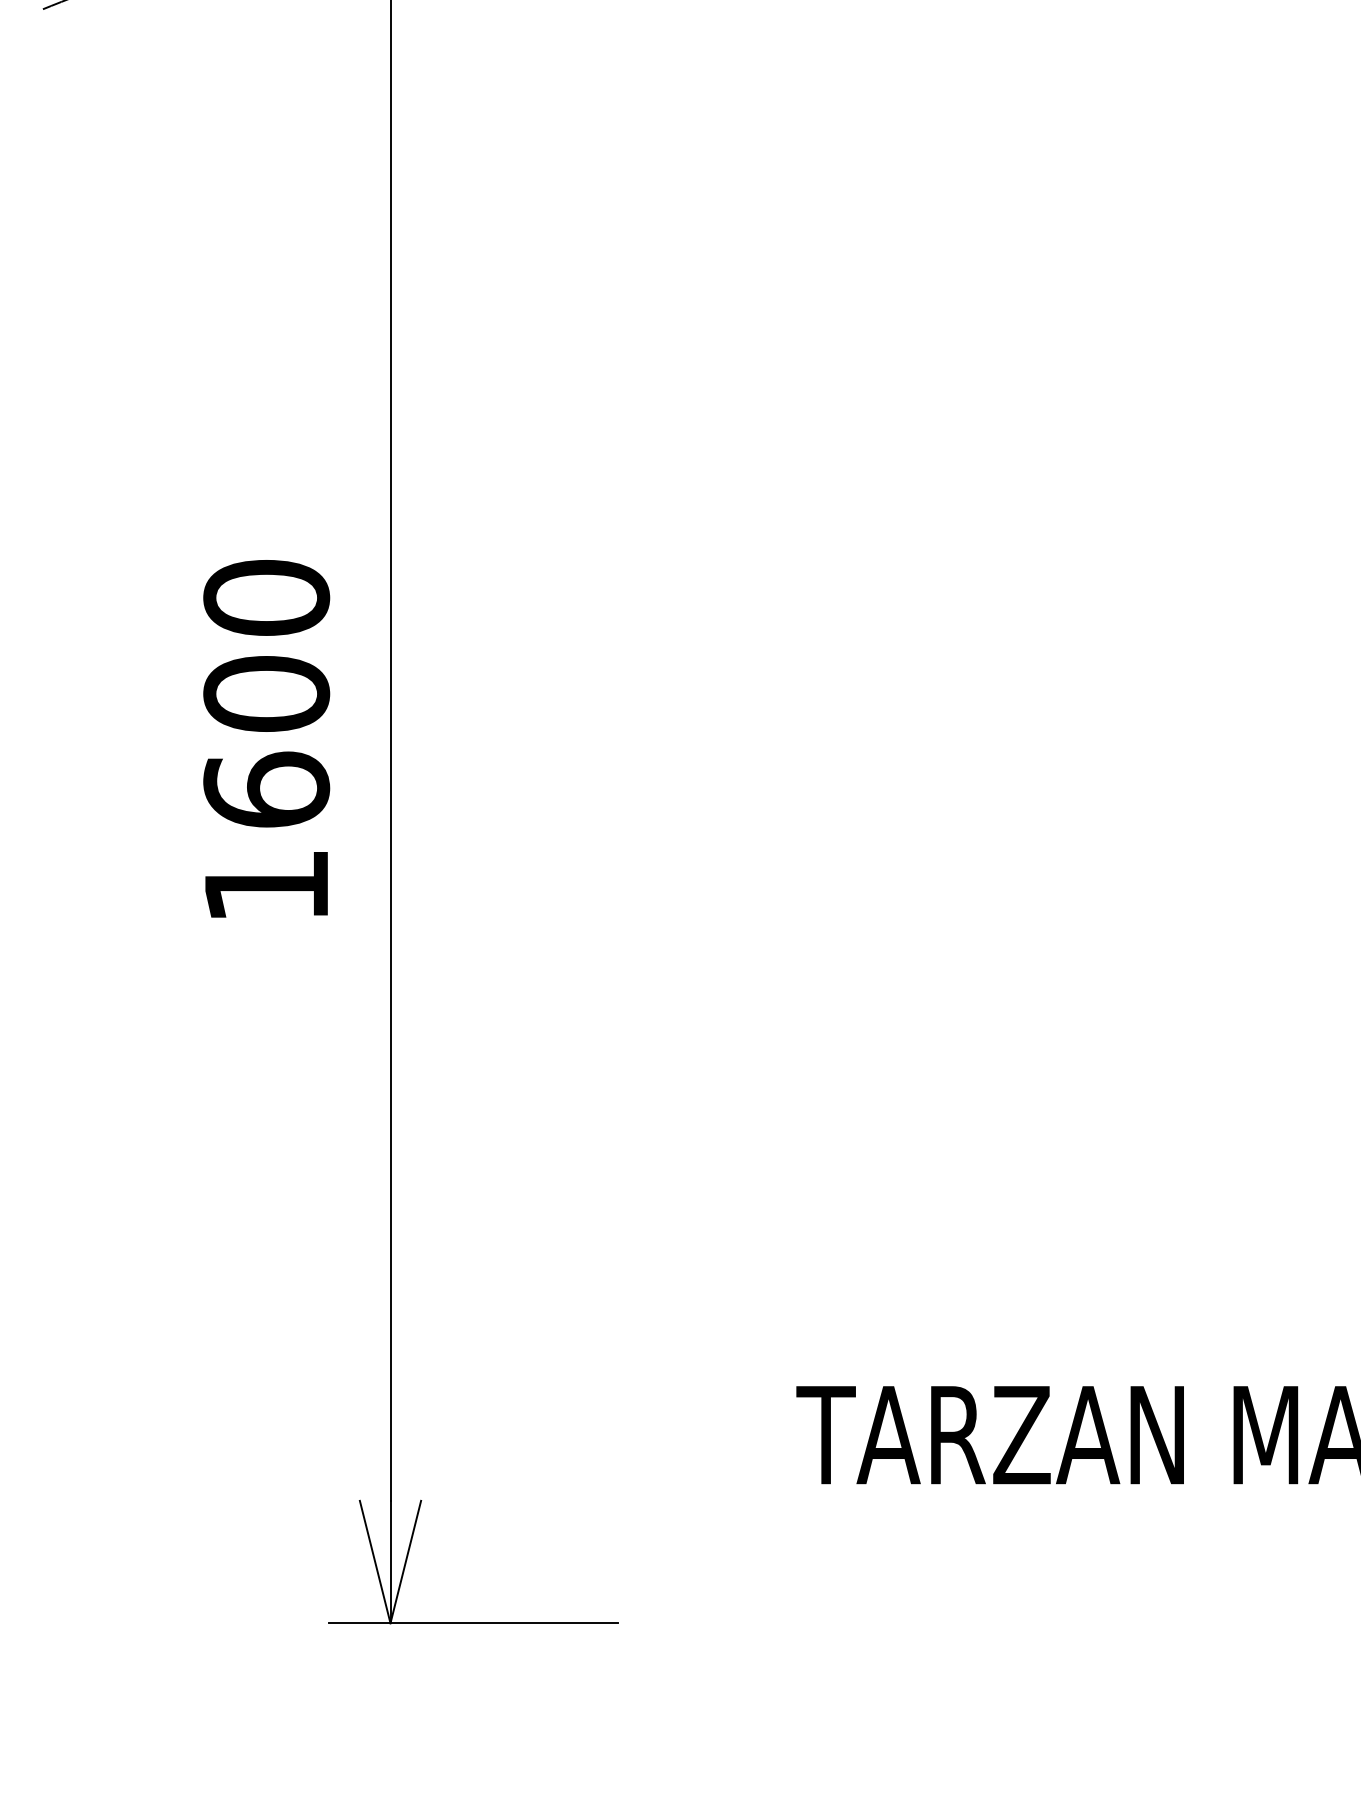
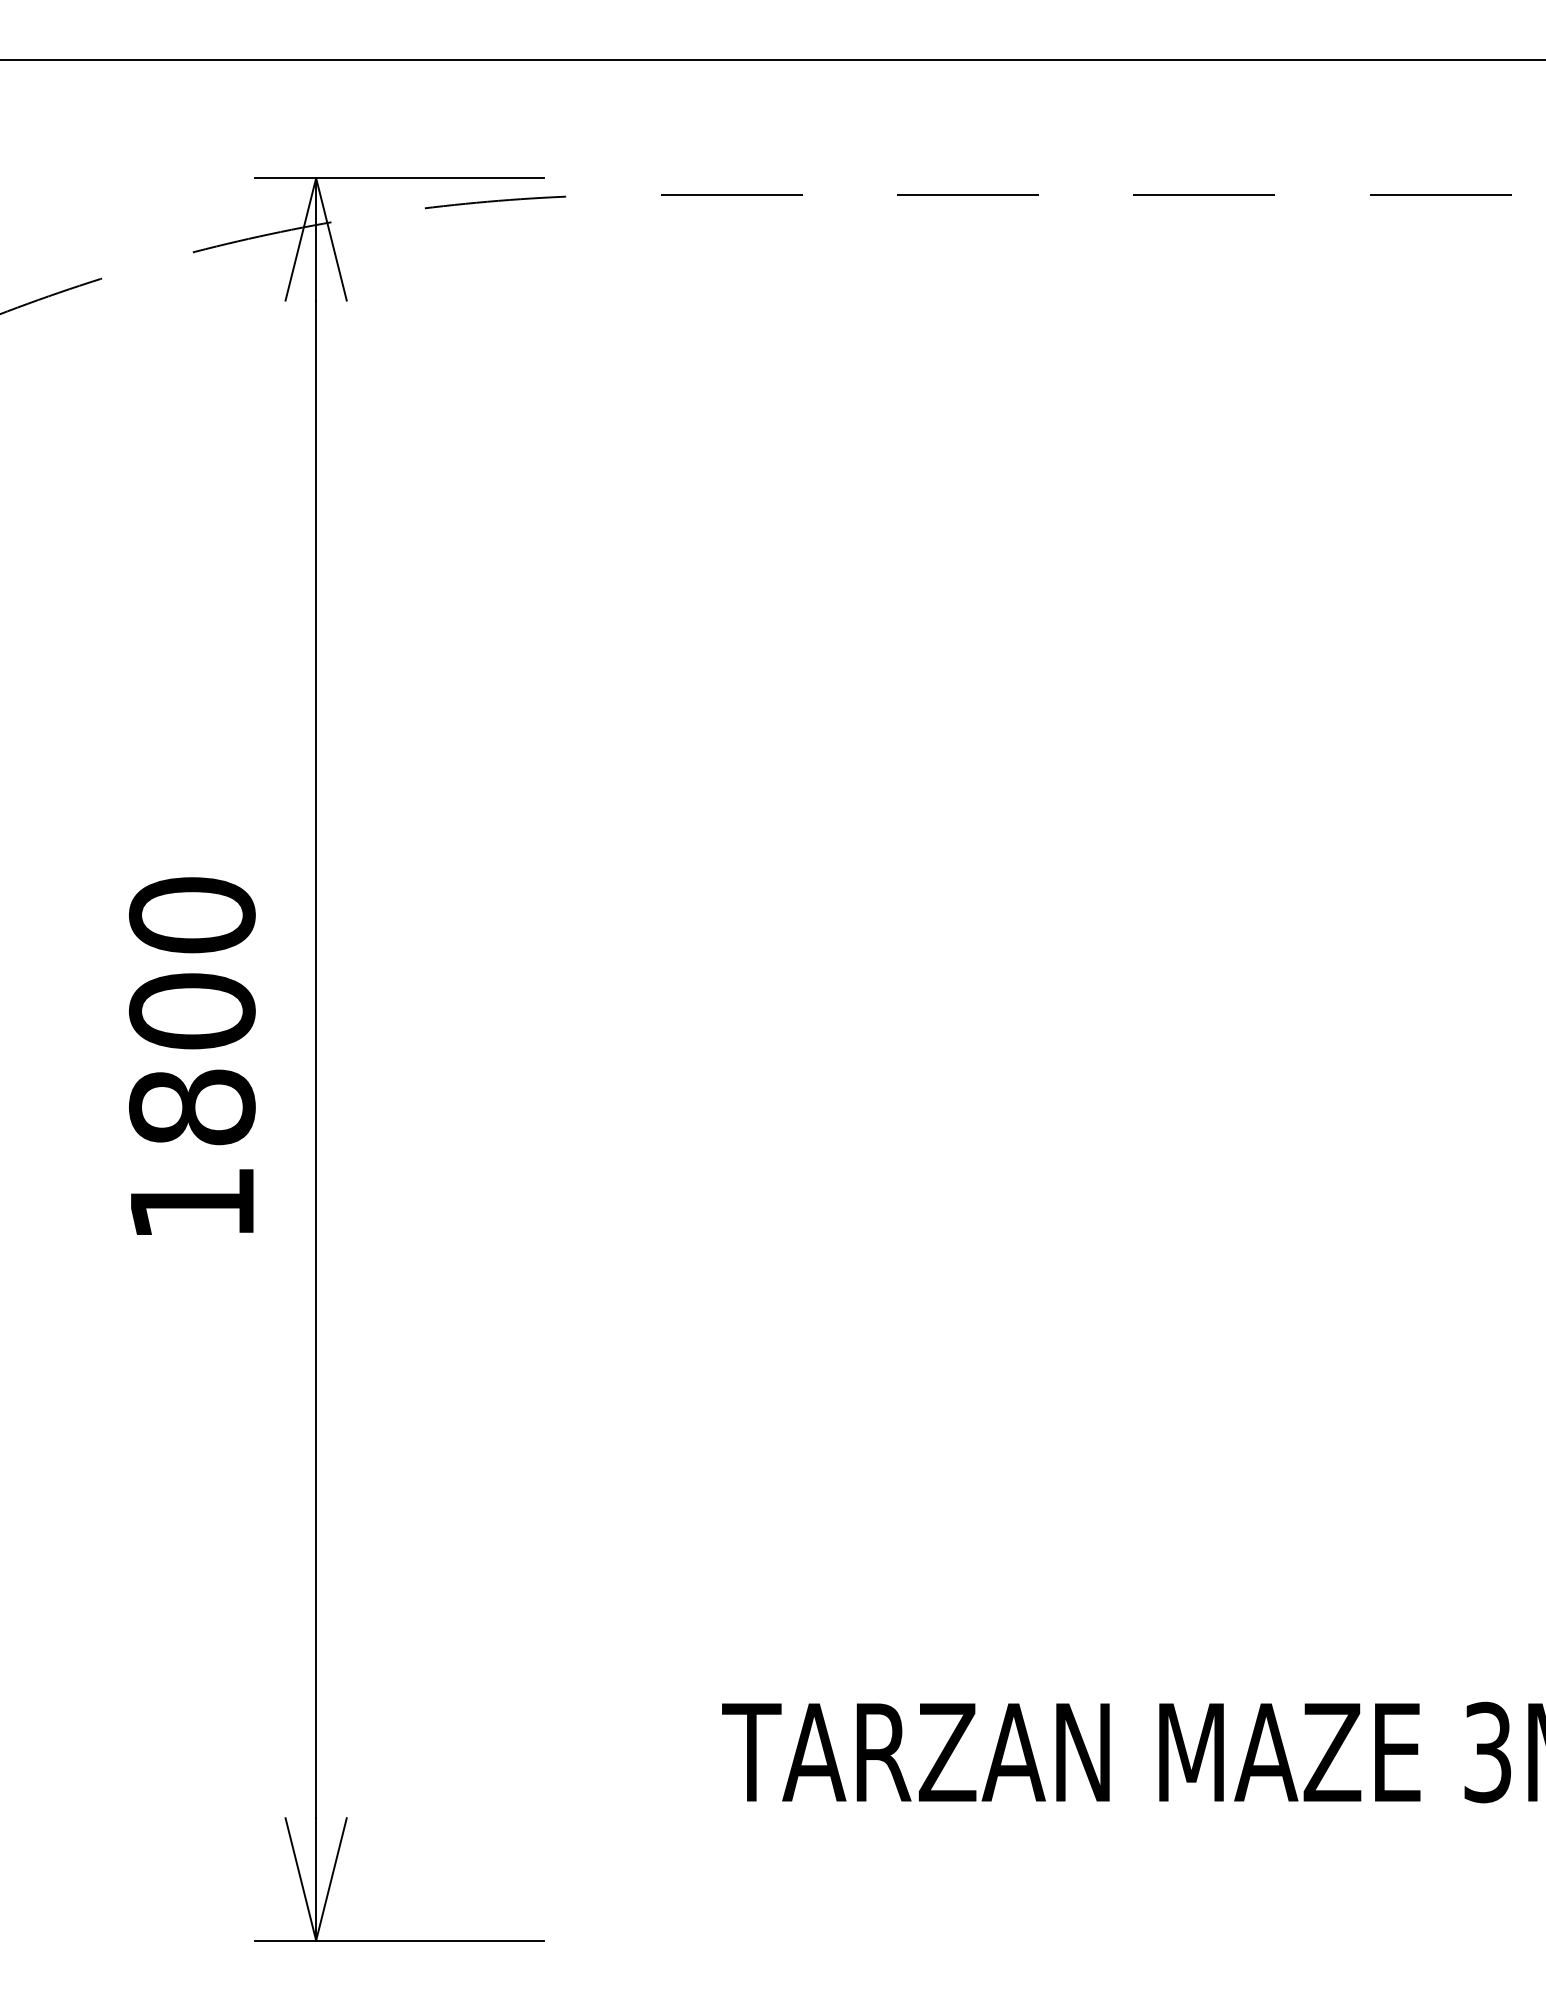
text: (266, 789) -> (192, 1106), 1600 -> 1800

